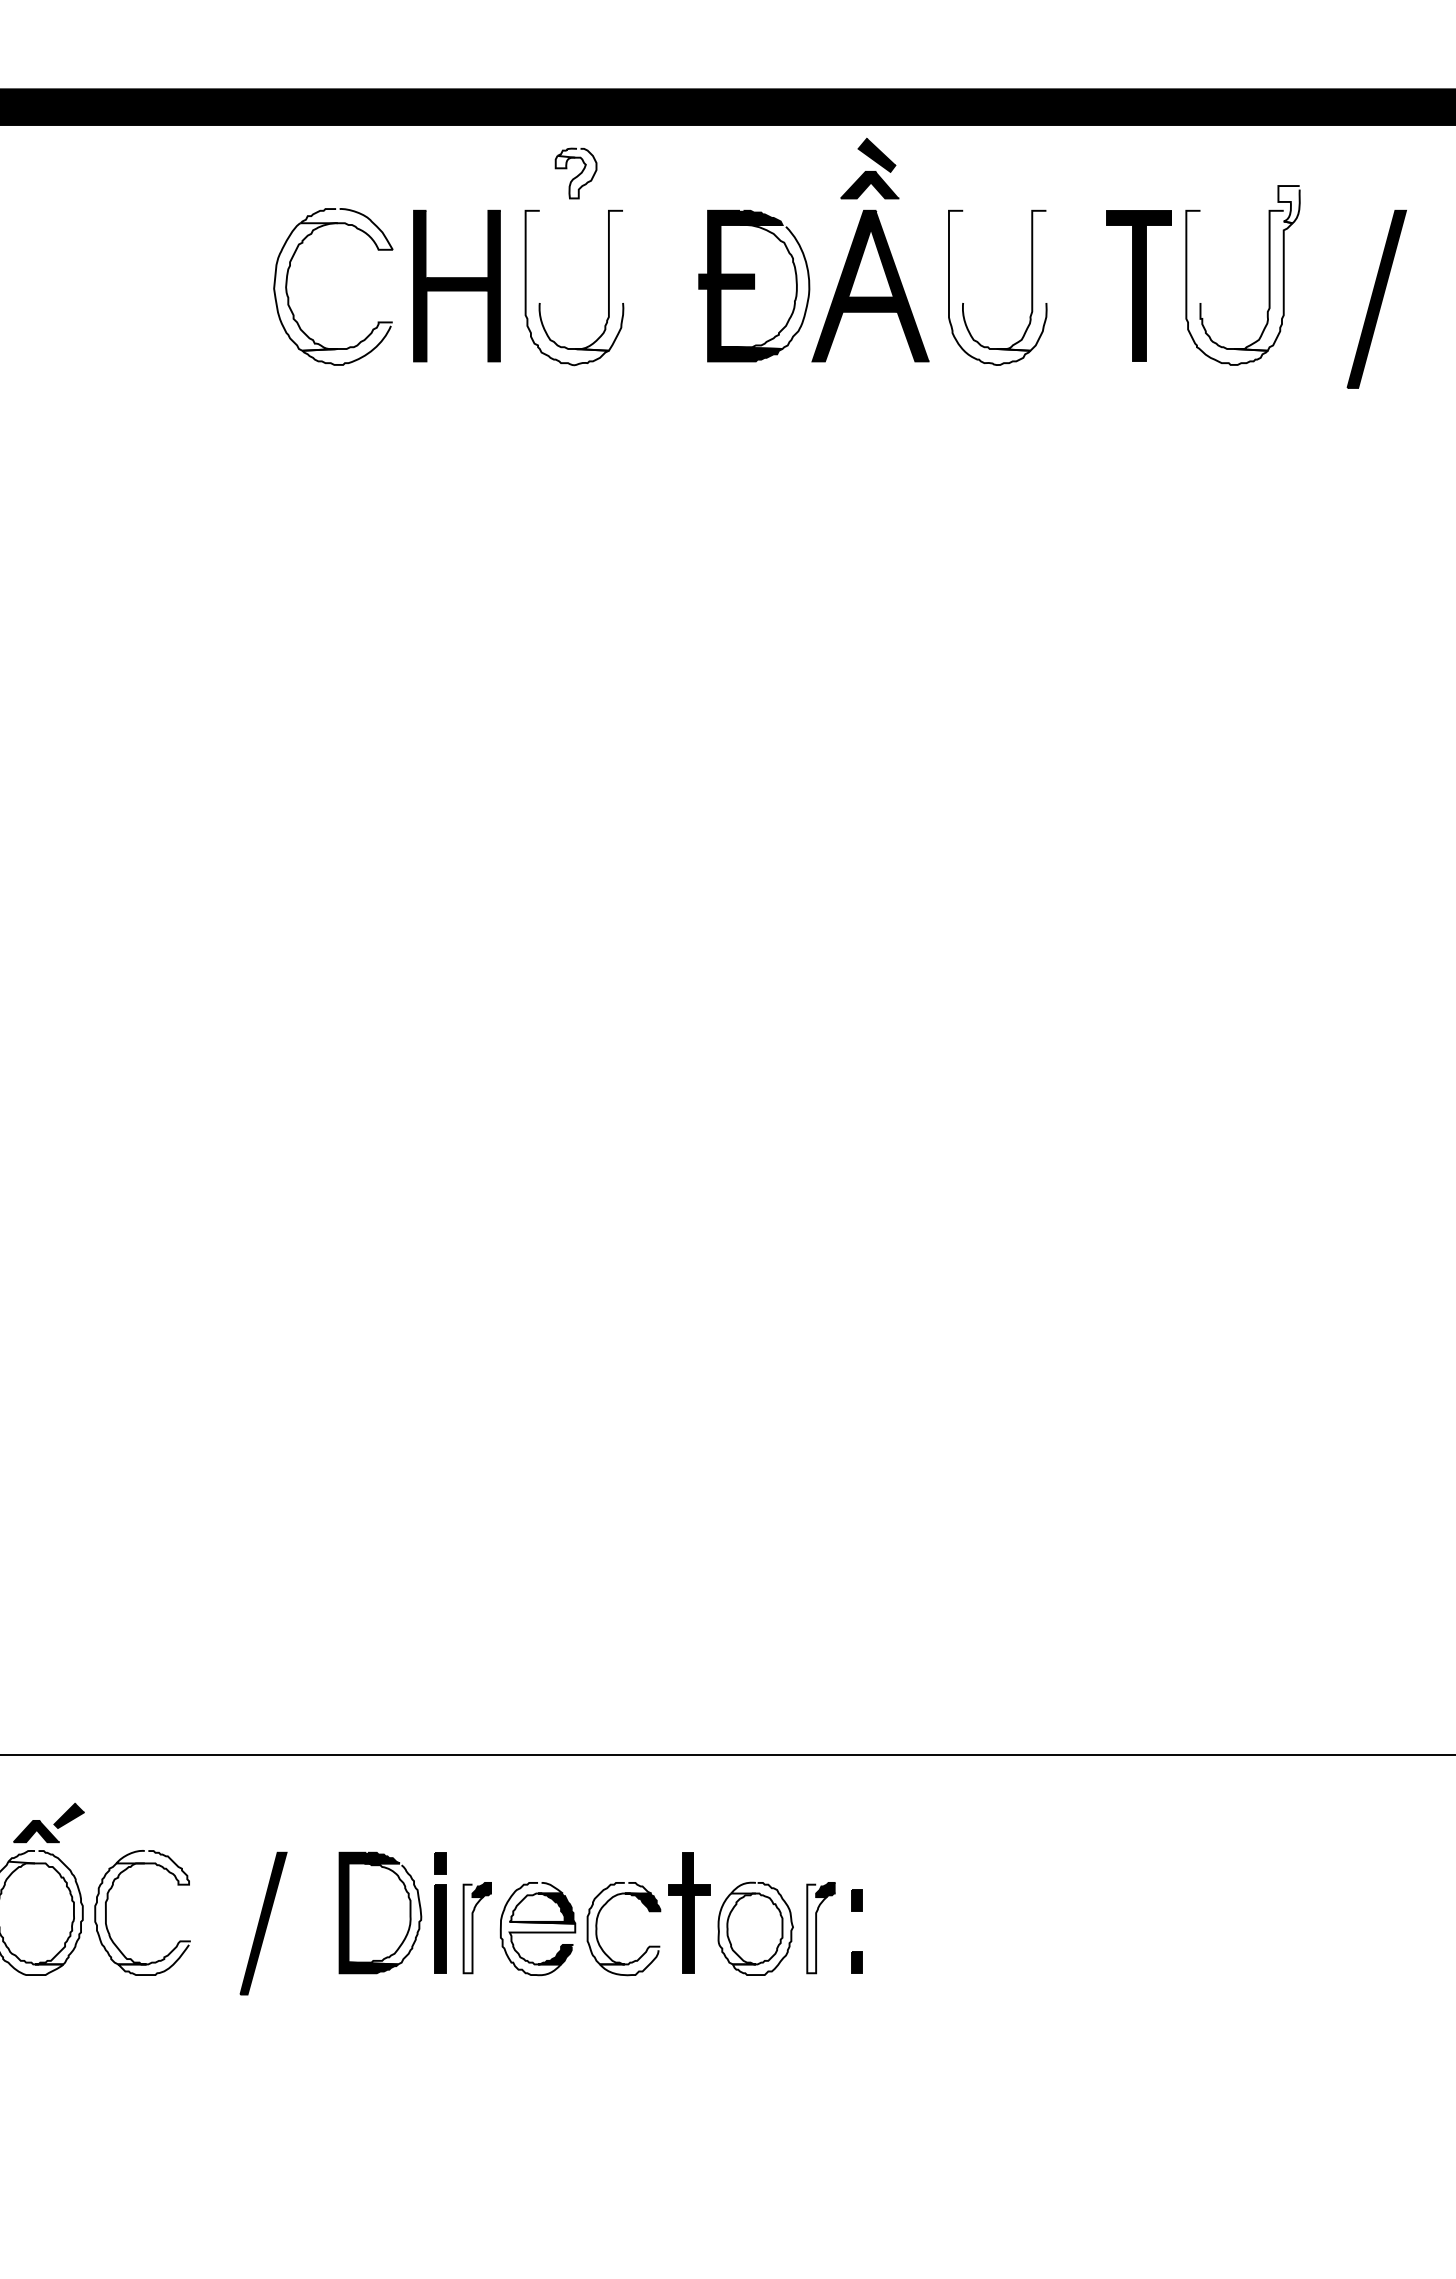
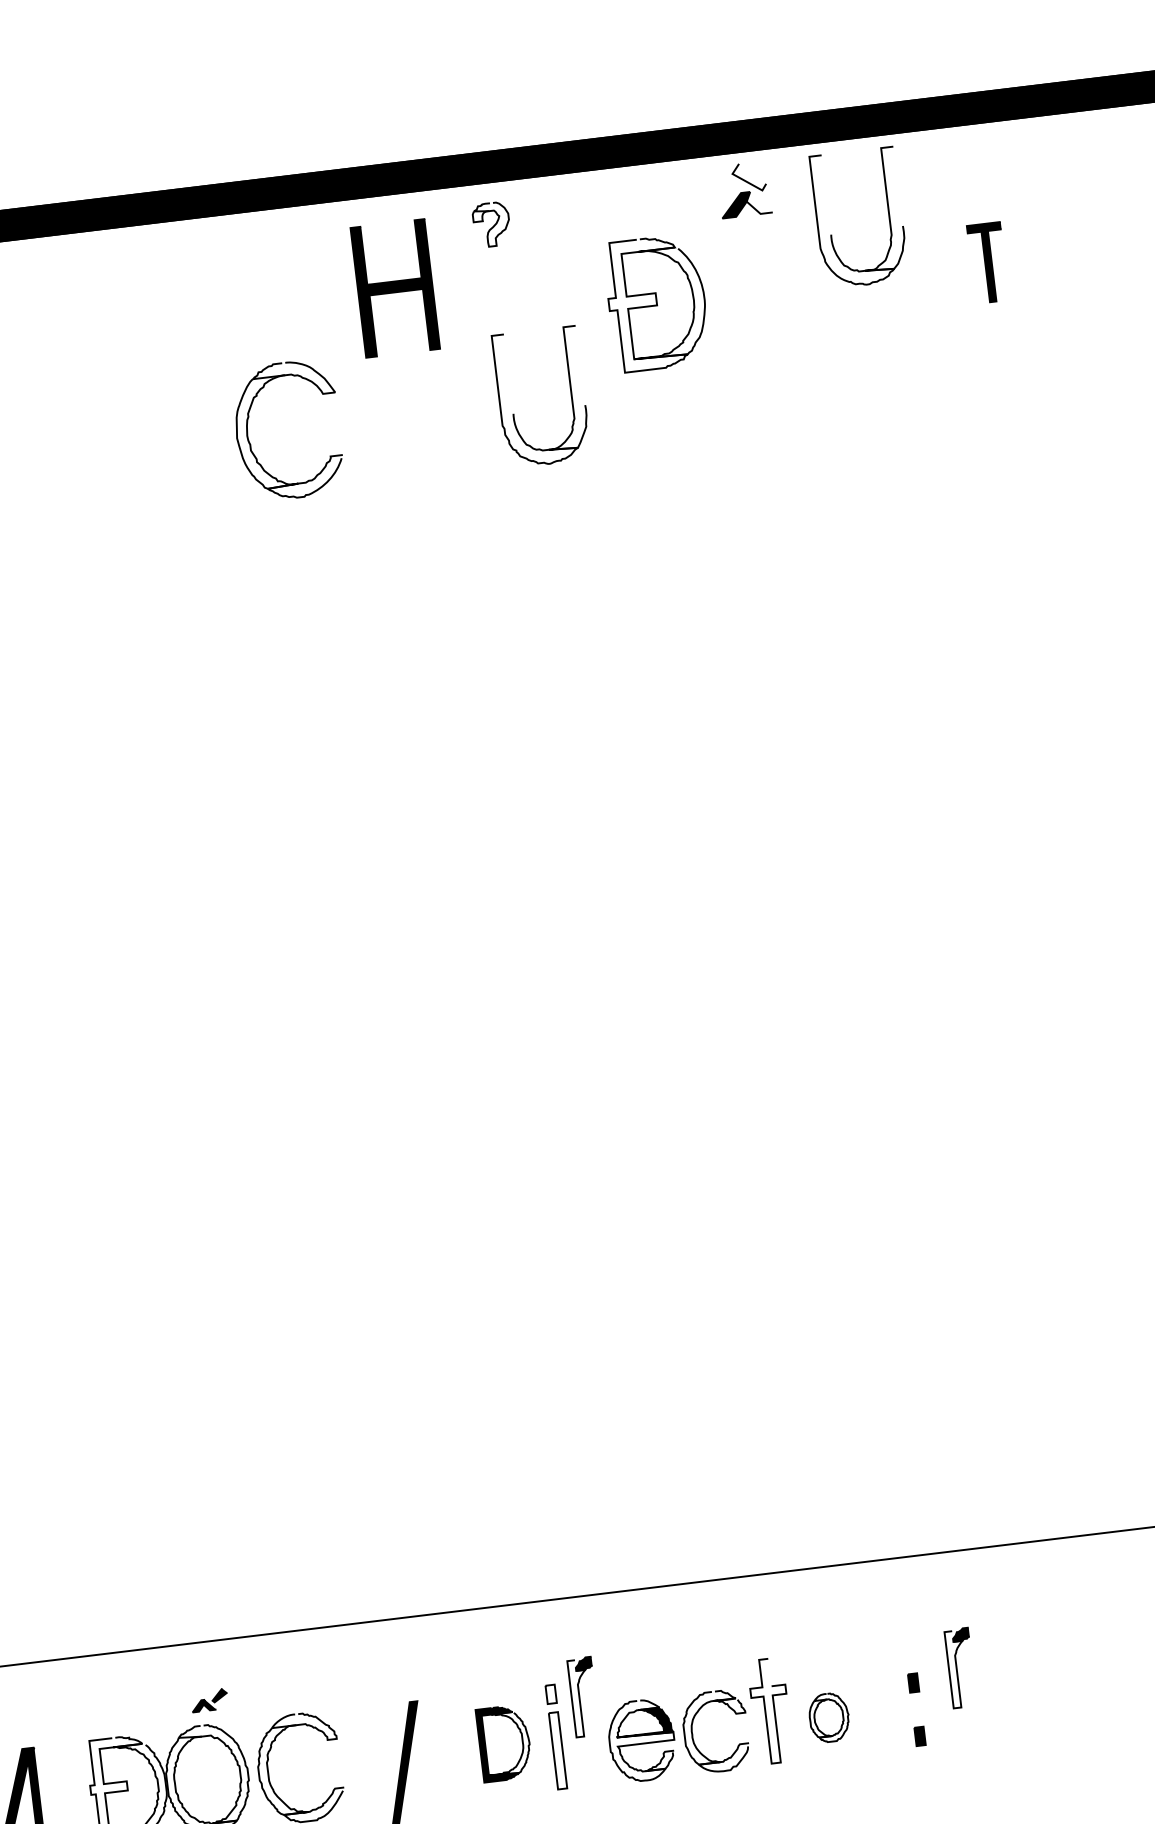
fill: (876, 154) -> (748, 176), removed
fill: (885, 184) -> (759, 201), removed
part: (1268, 275) -> (1098, 240), removed
part: (456, 285) -> (394, 287), moved
fill: (740, 285) -> (645, 304), removed
part: (870, 285) -> (757, 290), removed
part: (1138, 285) -> (987, 262), size x0.6
part: (608, 287) -> (571, 393), moved
part: (1031, 287) -> (888, 214), moved
part: (289, 297) -> (251, 444), moved
part: (48, 1822) -> (209, 1699), size x0.6
fill: (440, 1863) -> (551, 1694), removed
fill: (642, 1902) -> (729, 1706), removed
part: (380, 1912) -> (504, 1742), size x0.7
fill: (689, 1912) -> (770, 1710), removed
fill: (440, 1928) -> (557, 1750), removed
part: (476, 1928) -> (582, 1697), moved
part: (755, 1928) -> (829, 1717), size x0.6
part: (820, 1928) -> (960, 1668), moved
fill: (555, 1954) -> (659, 1760), removed

